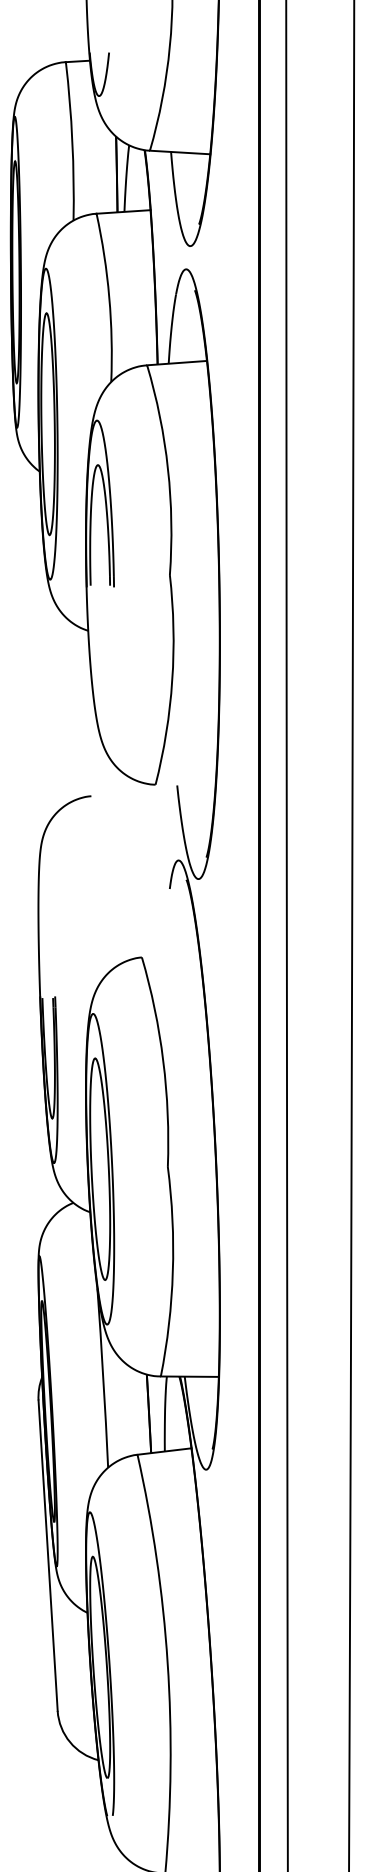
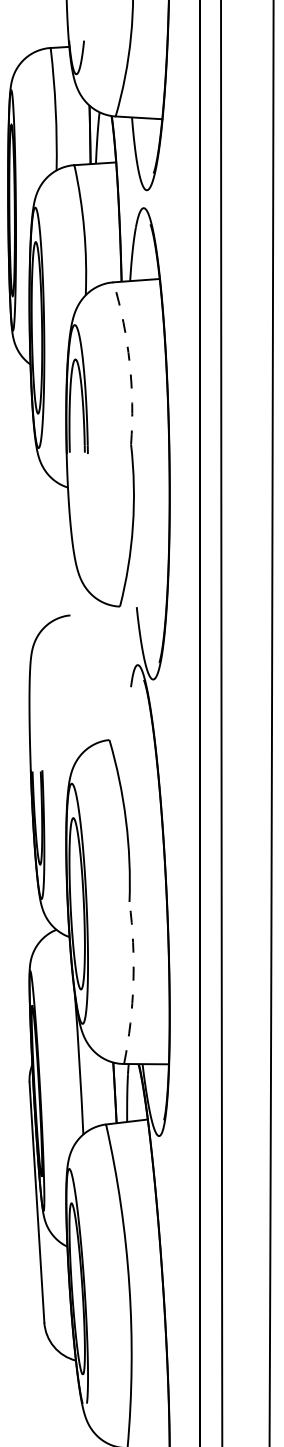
arc: (168, 469) -> (130, 362), solid -> dashed
arc: (172, 1271) -> (133, 982), solid -> dashed

